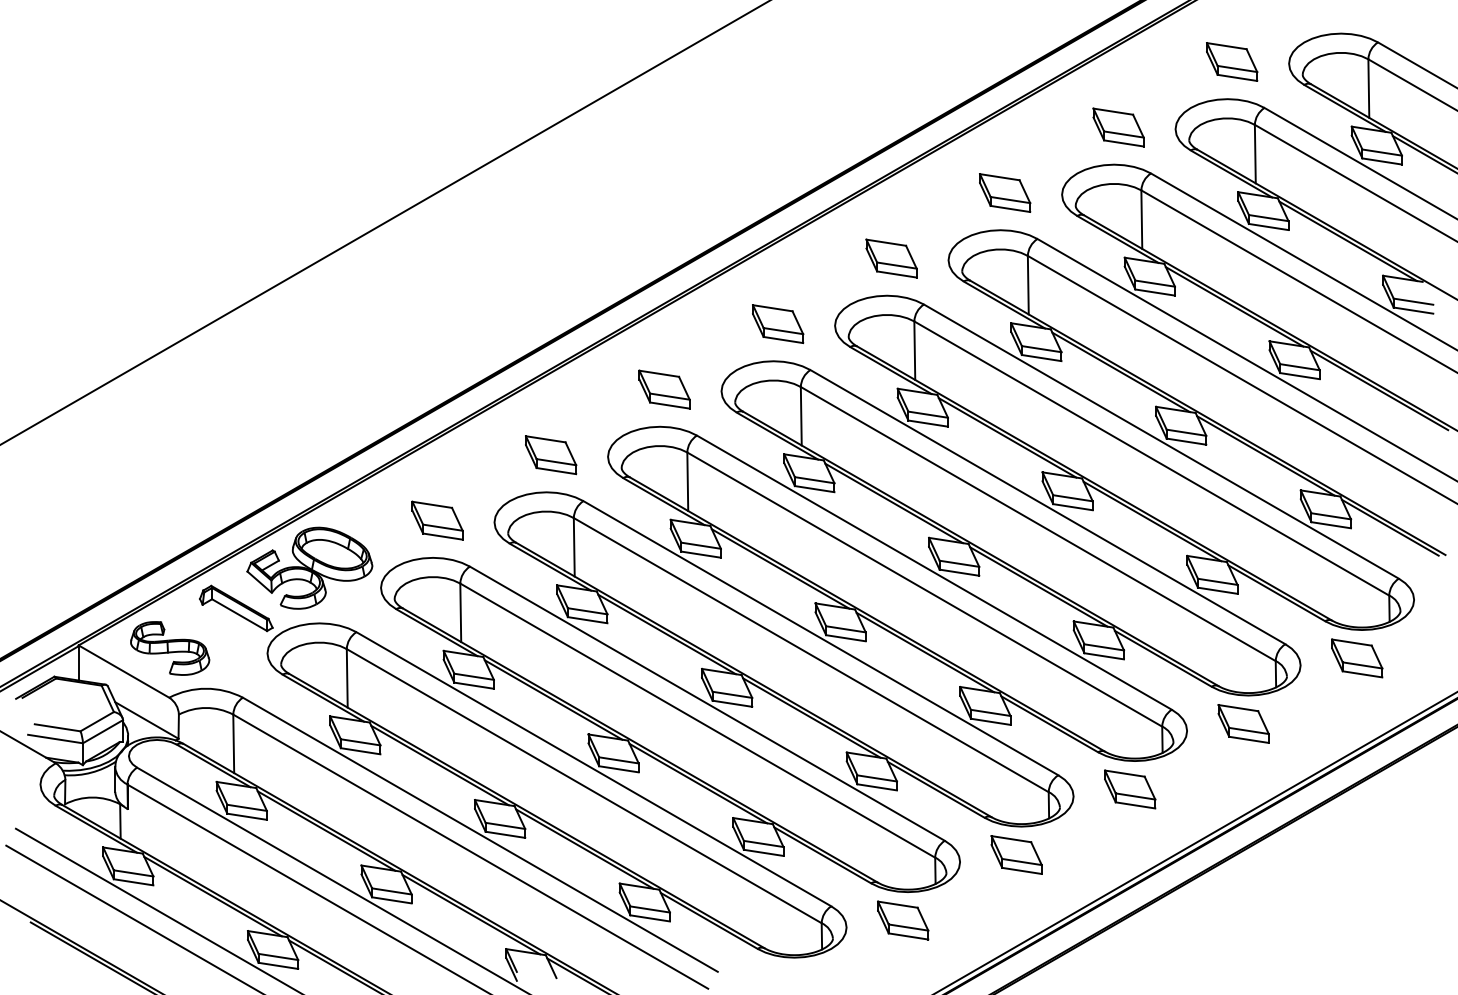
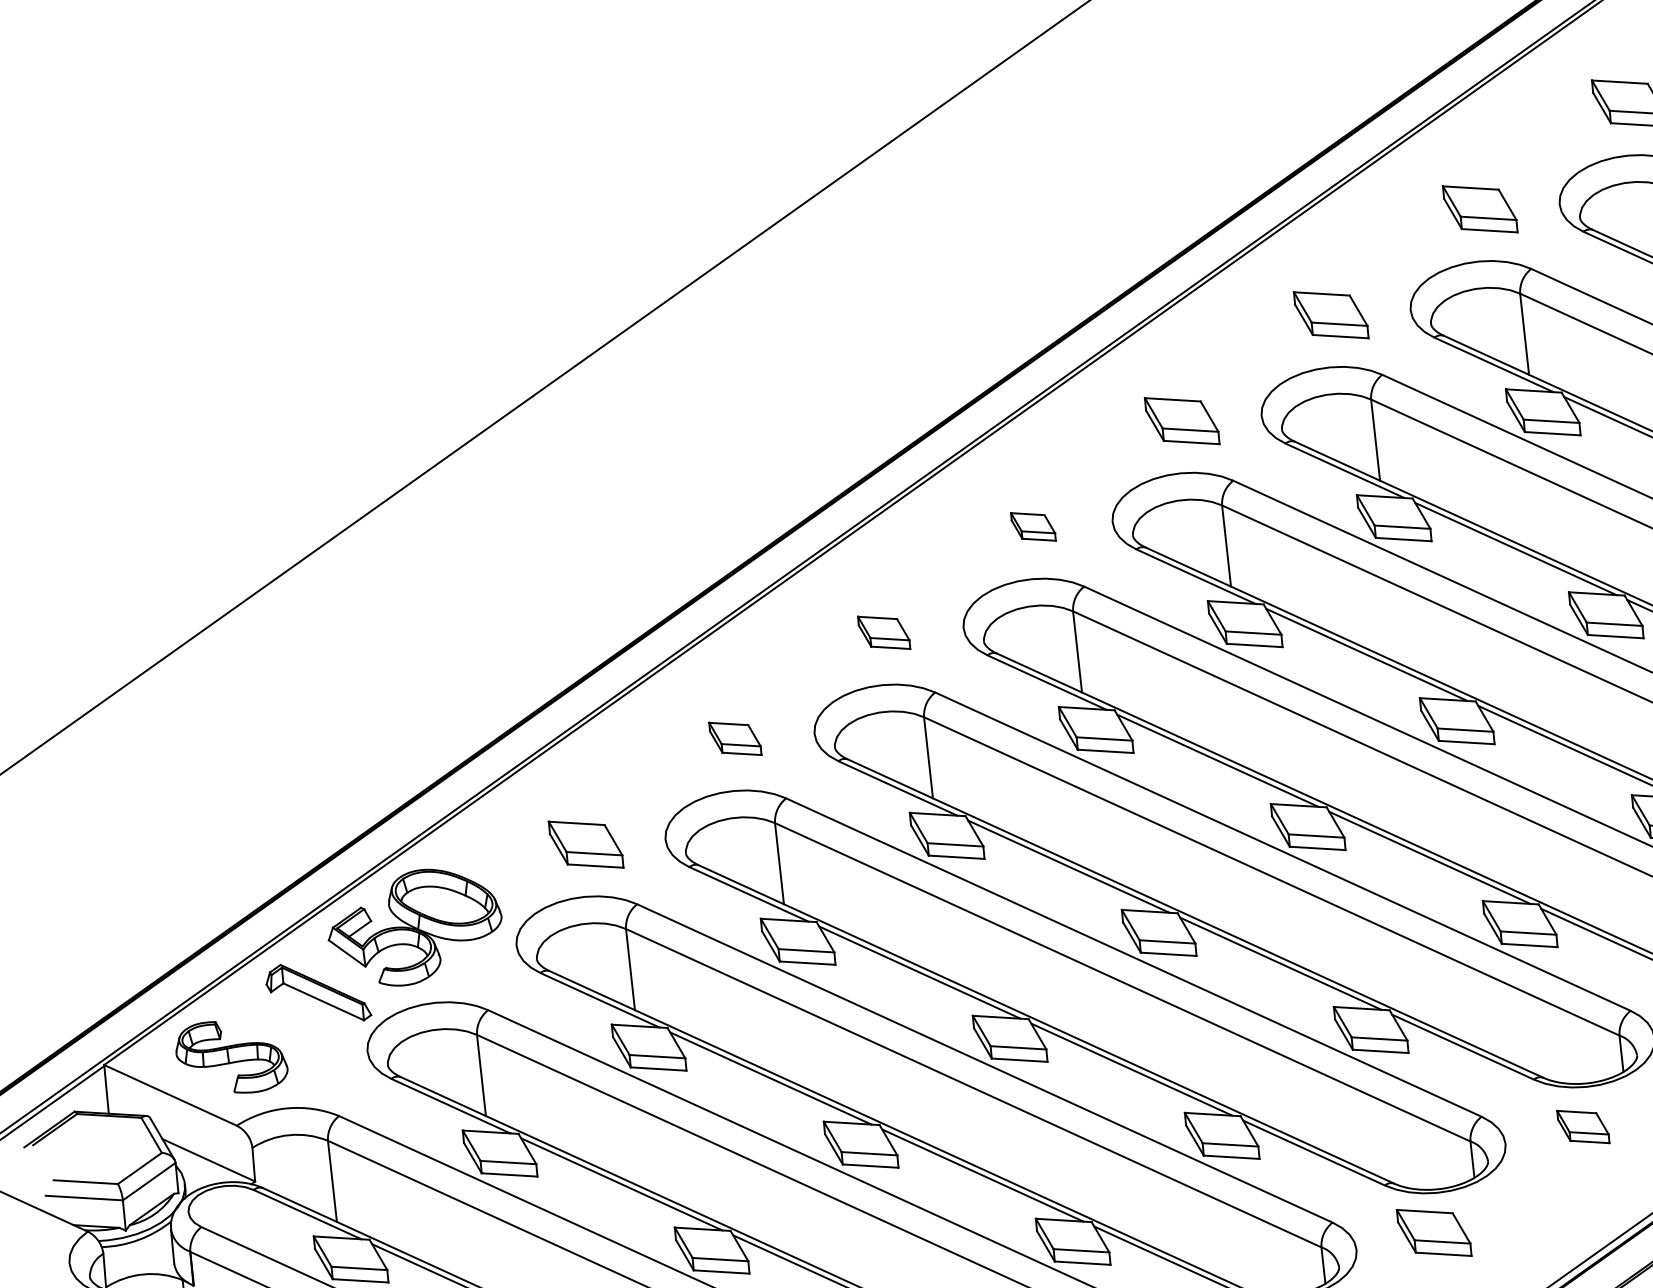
part: (778, 323) -> (1033, 526), size x0.6
part: (664, 389) -> (884, 632), size x0.7
part: (551, 455) -> (735, 739), size x0.7
part: (1130, 789) -> (1583, 1127), size x0.7

